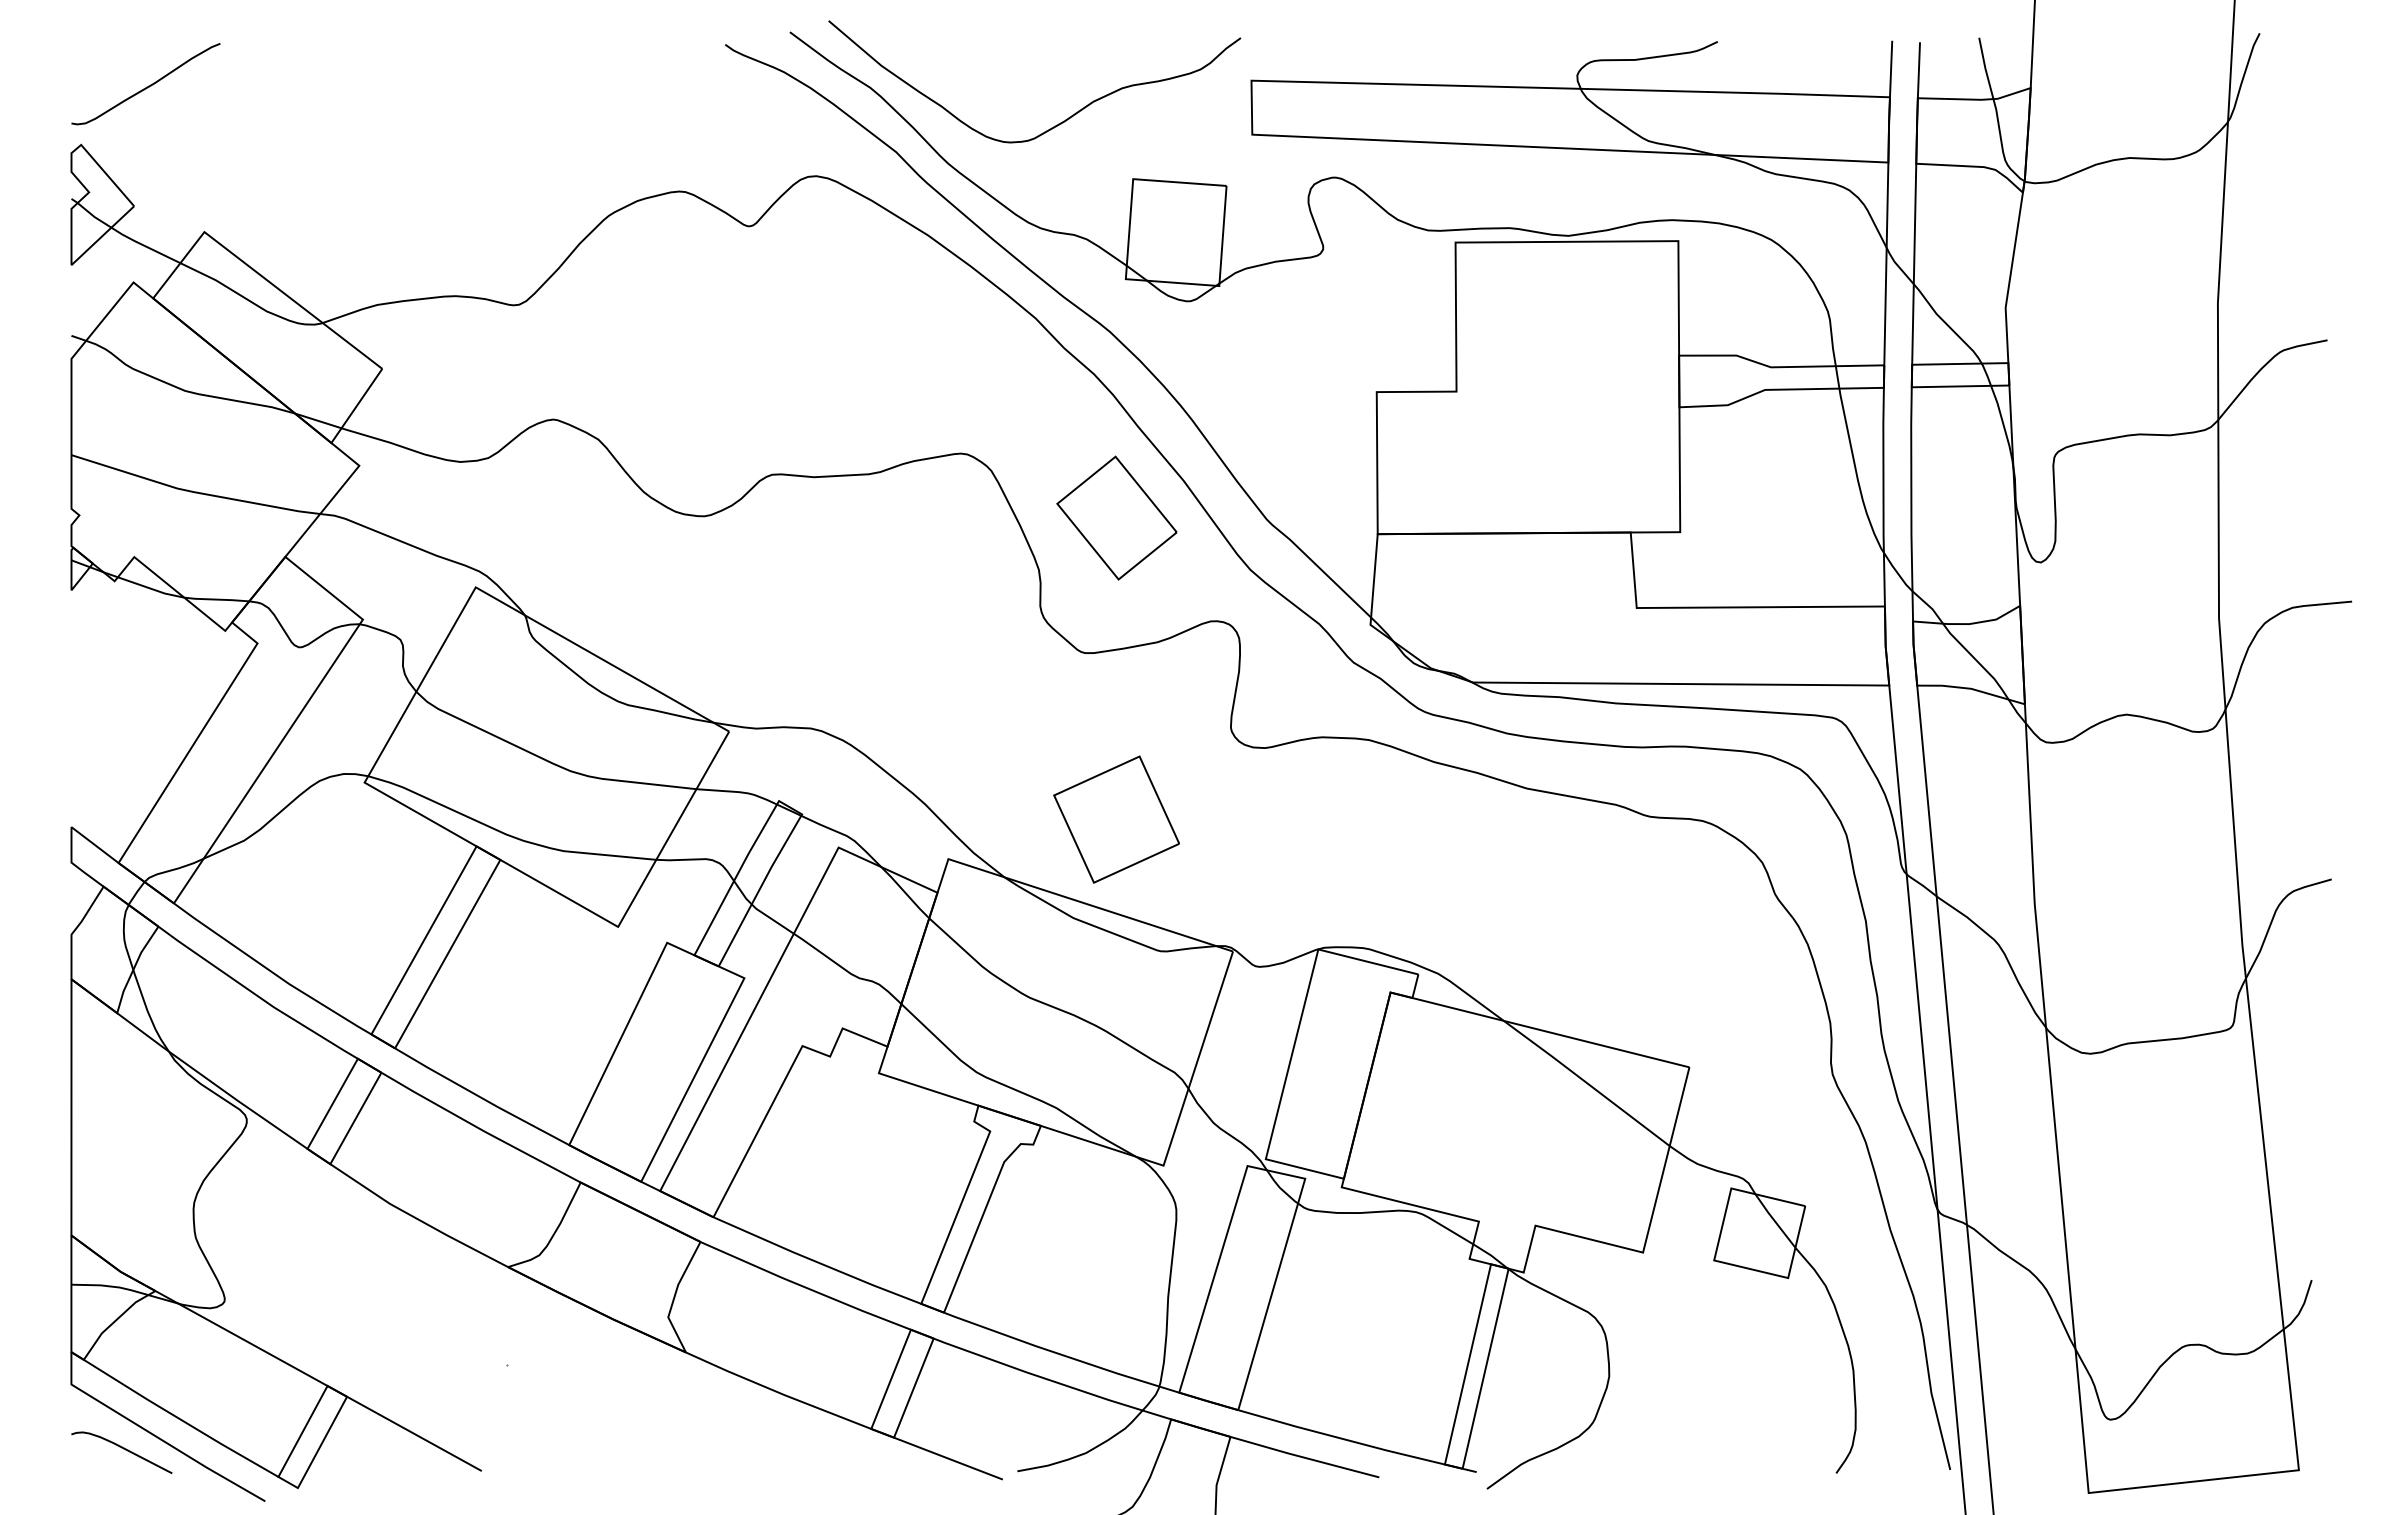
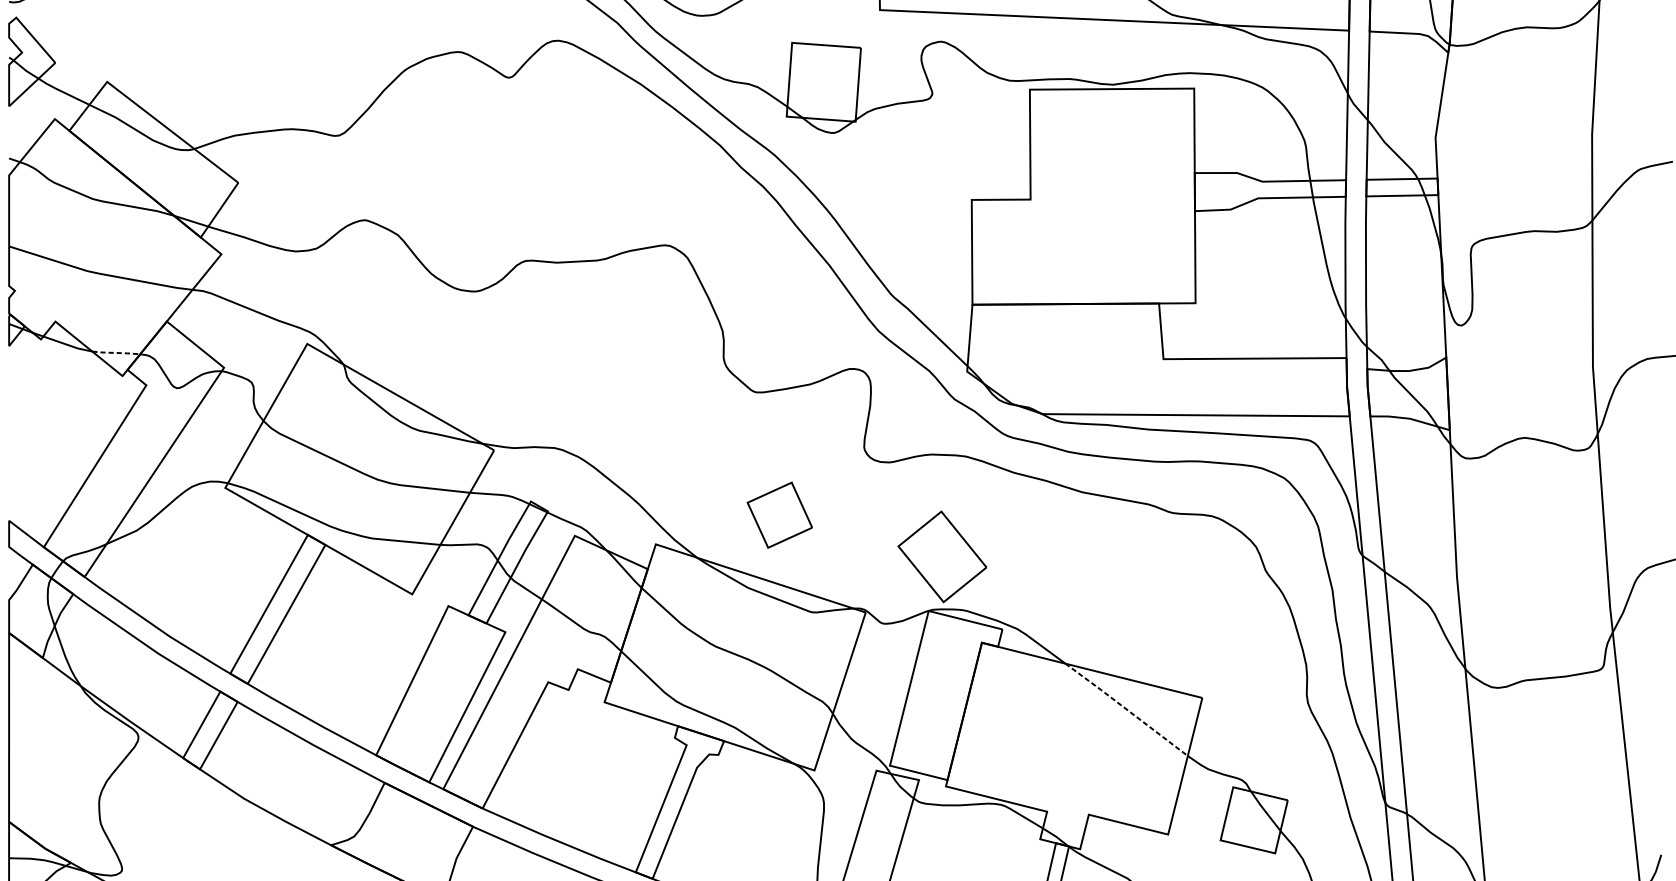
part: (1116, 517) -> (942, 556), moved
line: (217, 599) -> (116, 352), solid -> dashed
part: (1116, 819) -> (779, 515), size x0.7
line: (1586, 1082) -> (1126, 709), solid -> dashed

